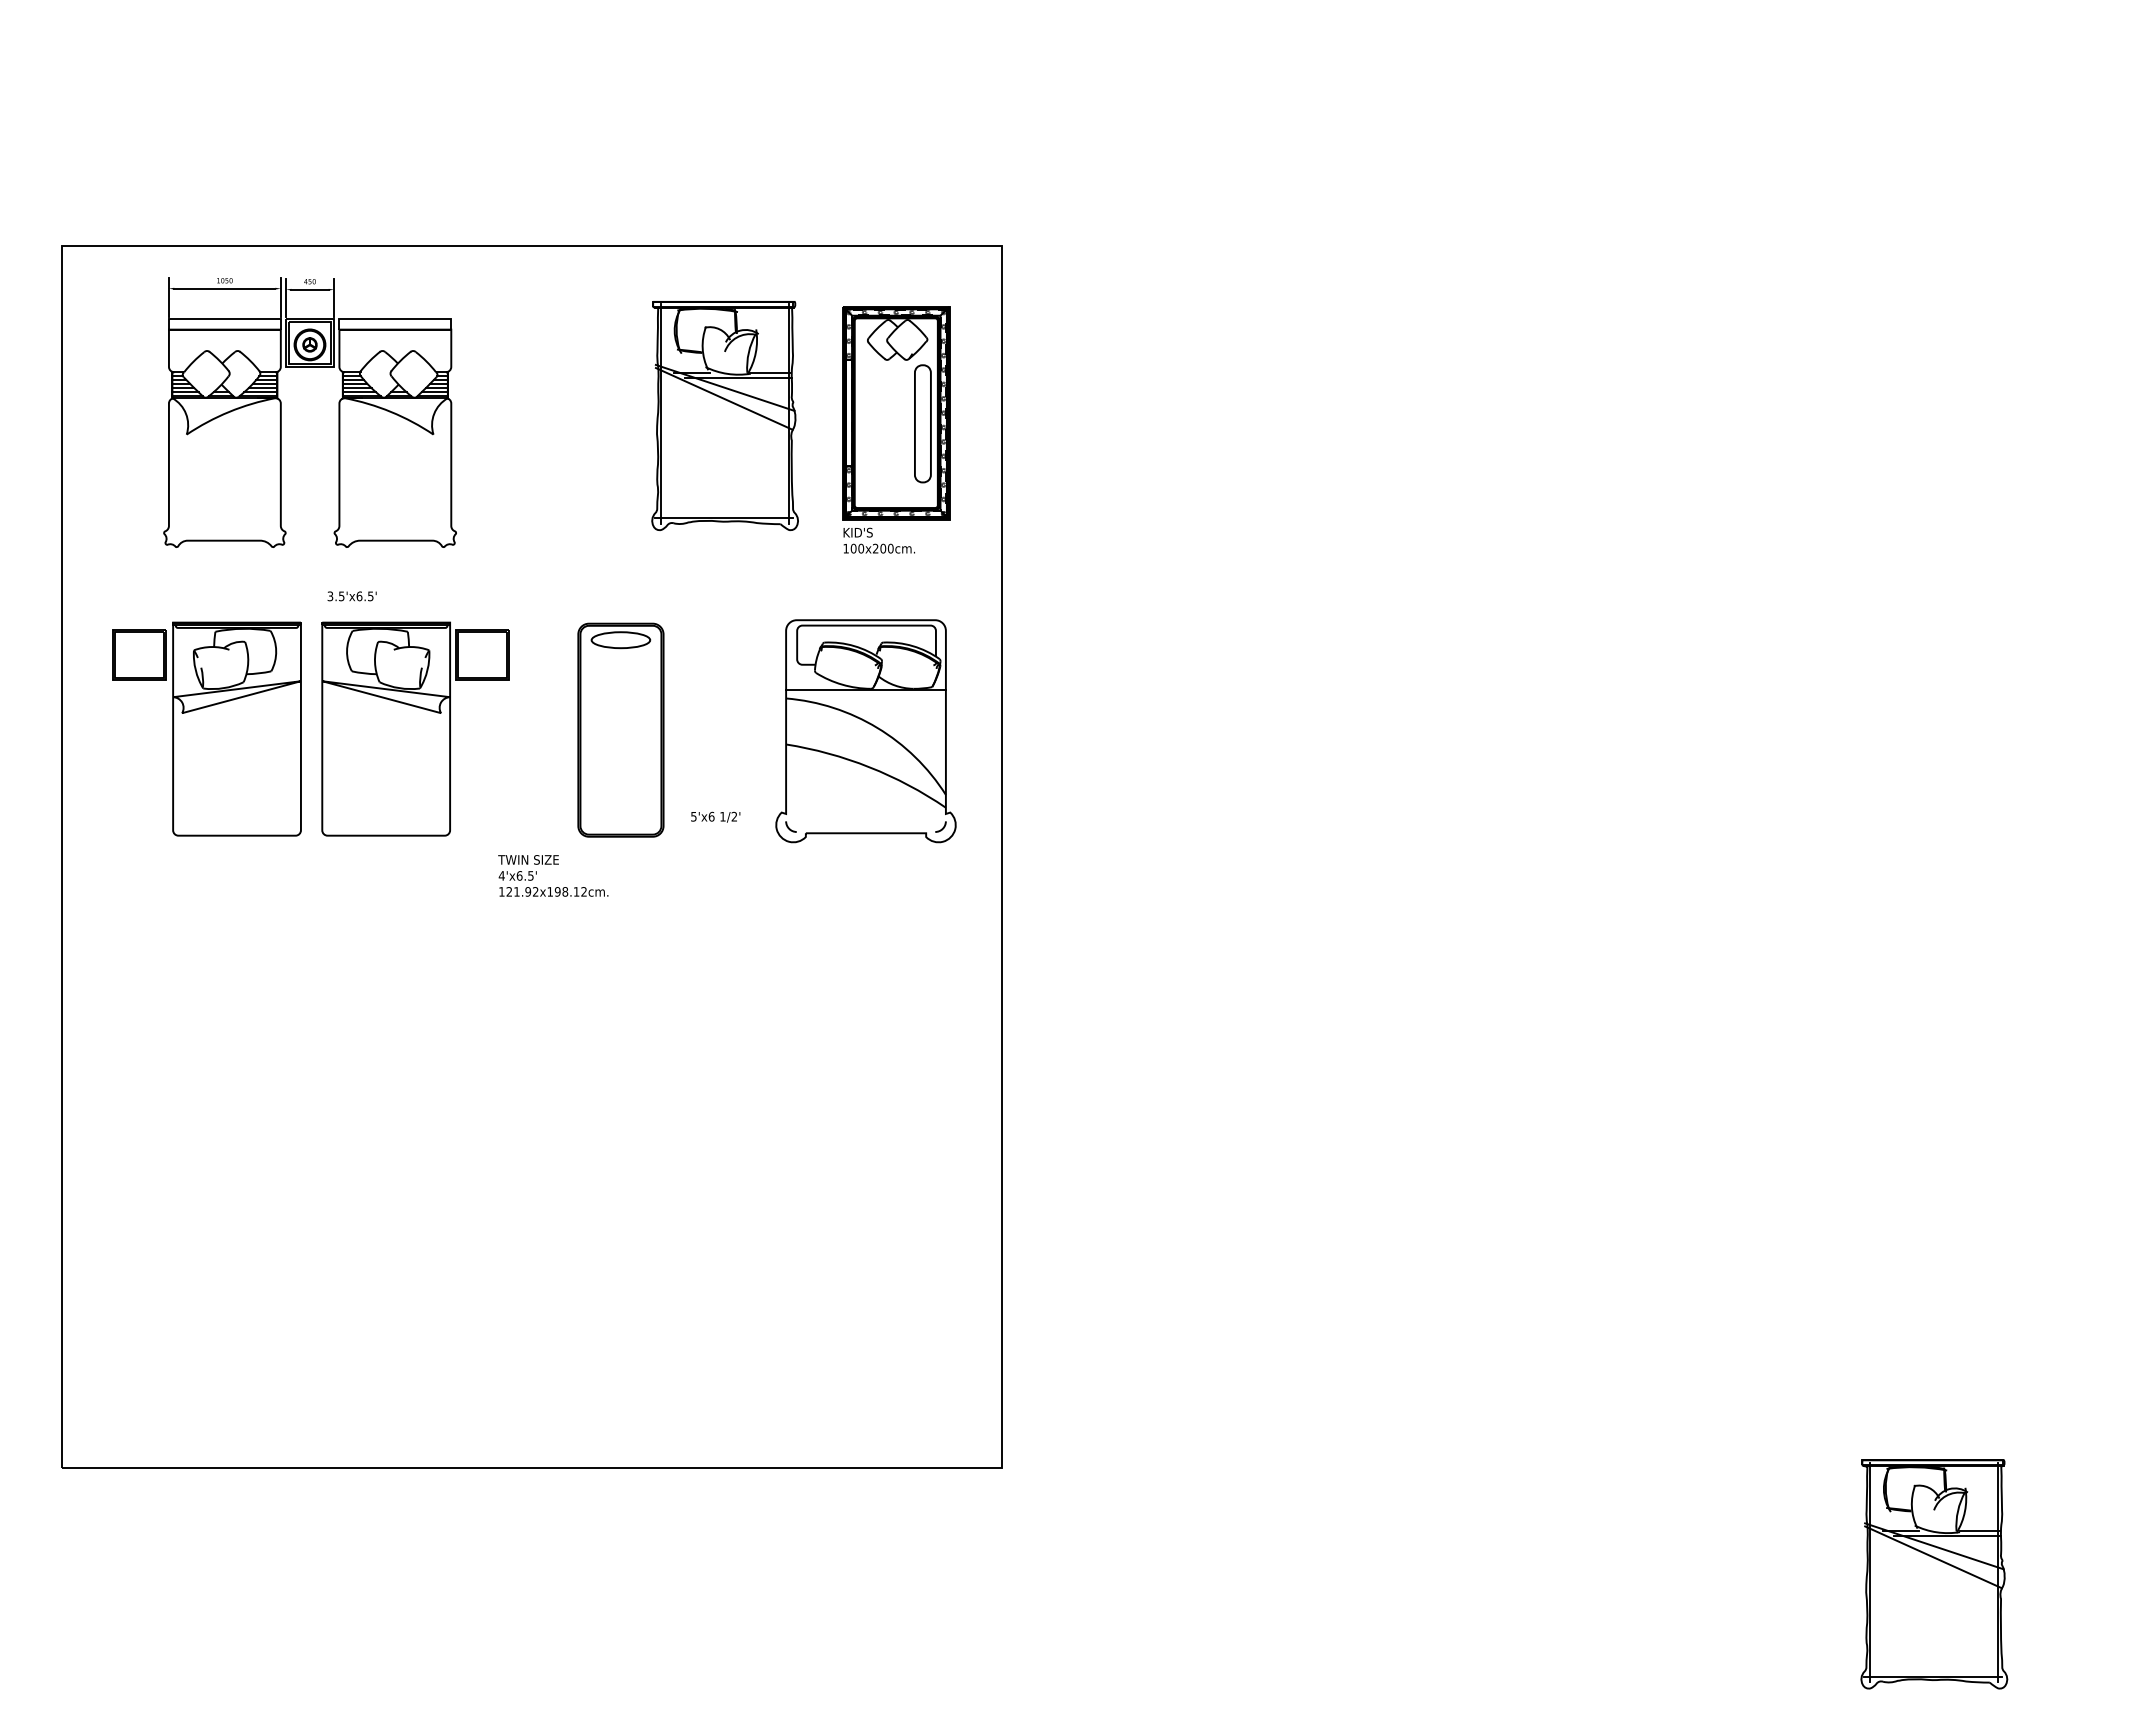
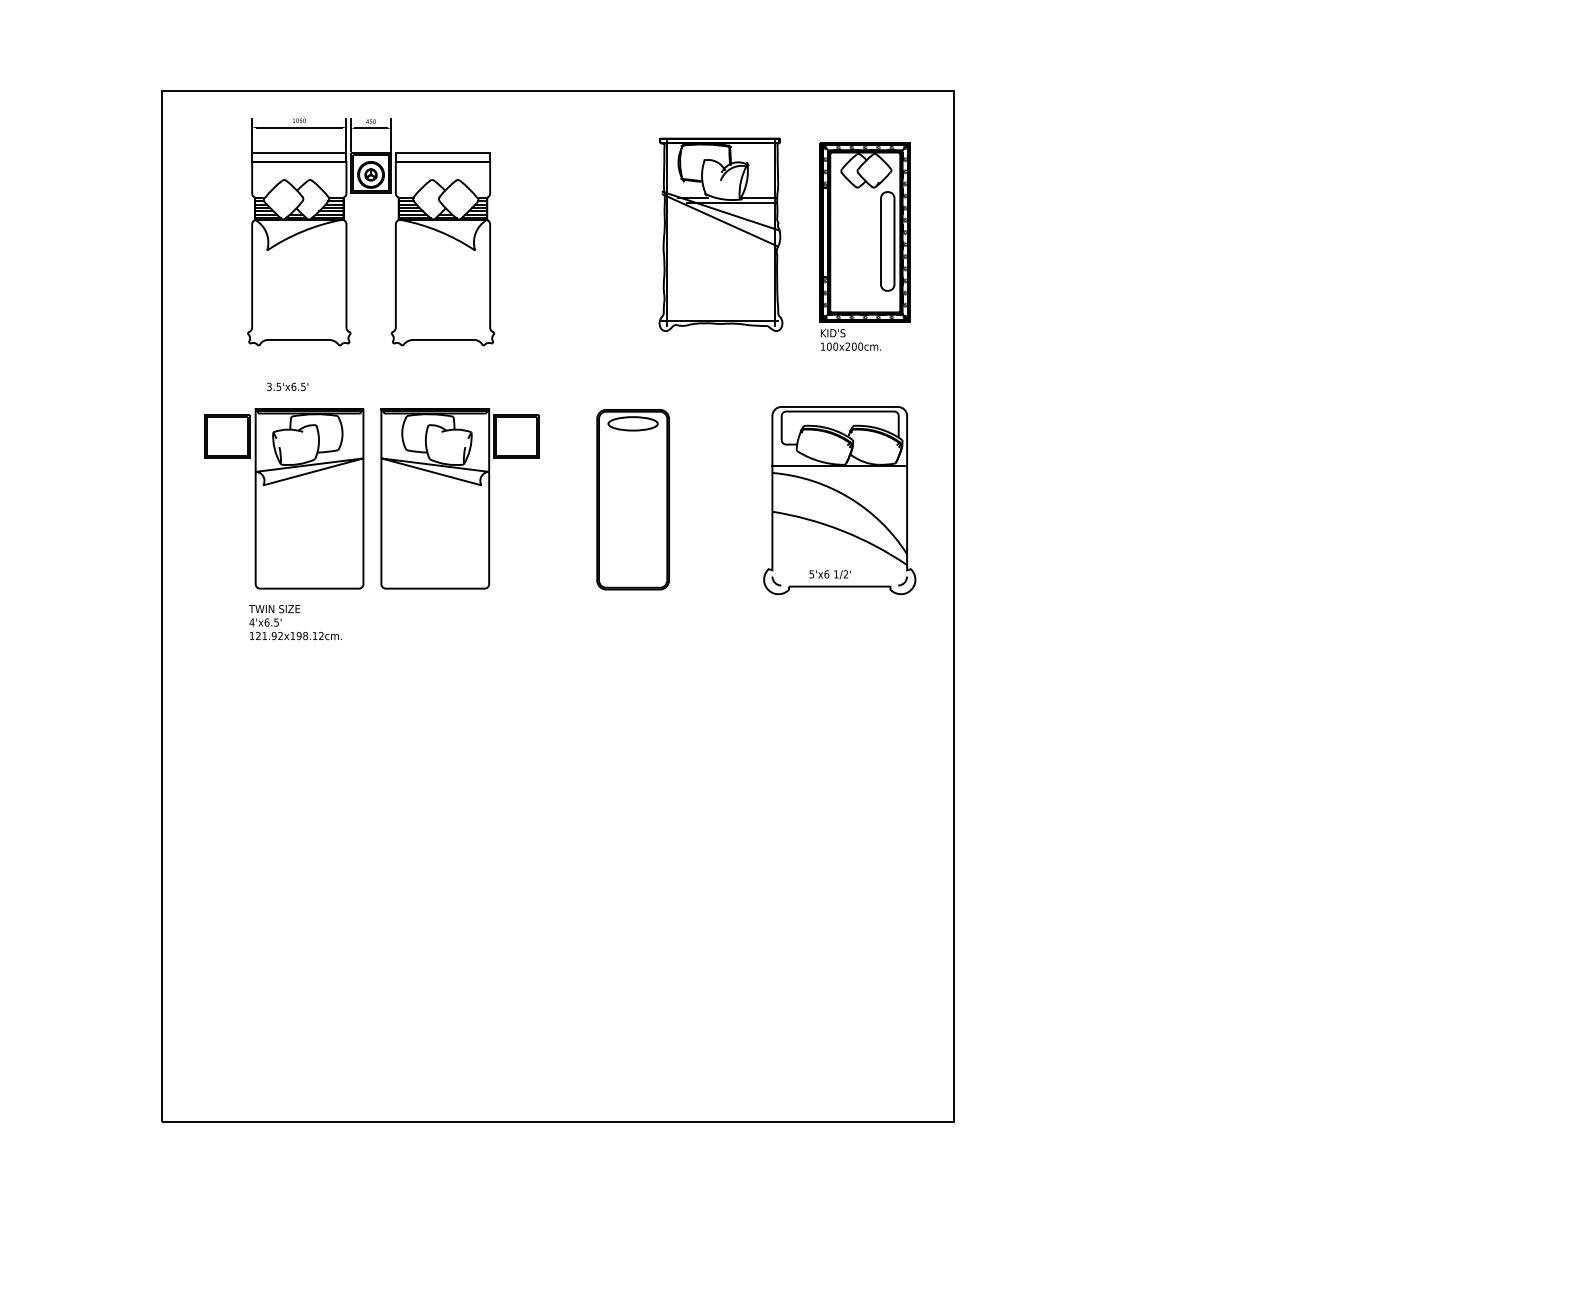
text: (351, 596) -> (287, 387), moved
text: (715, 816) -> (830, 574), moved
text: (553, 875) -> (295, 622), moved

